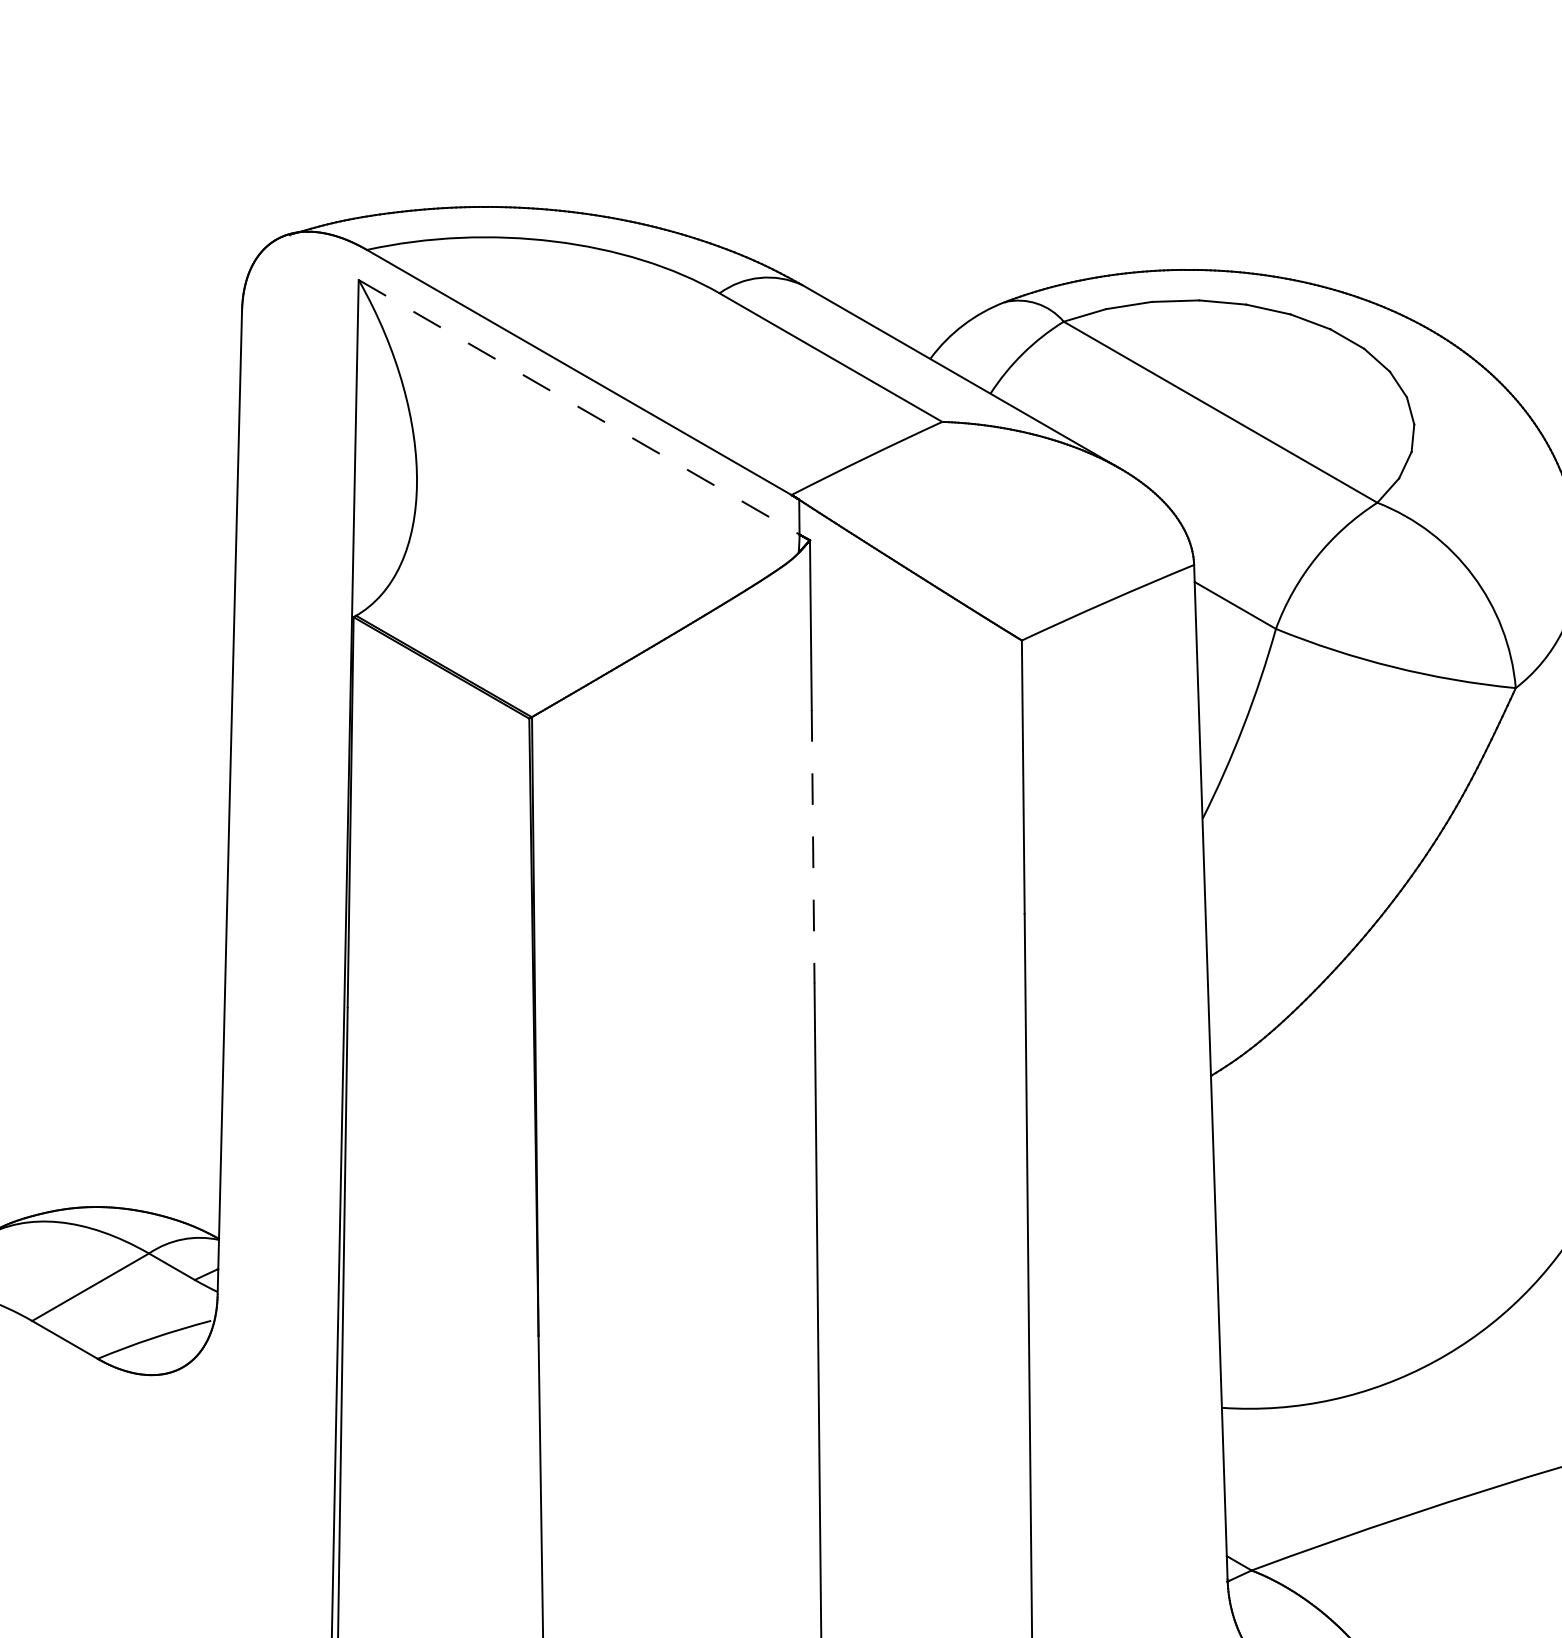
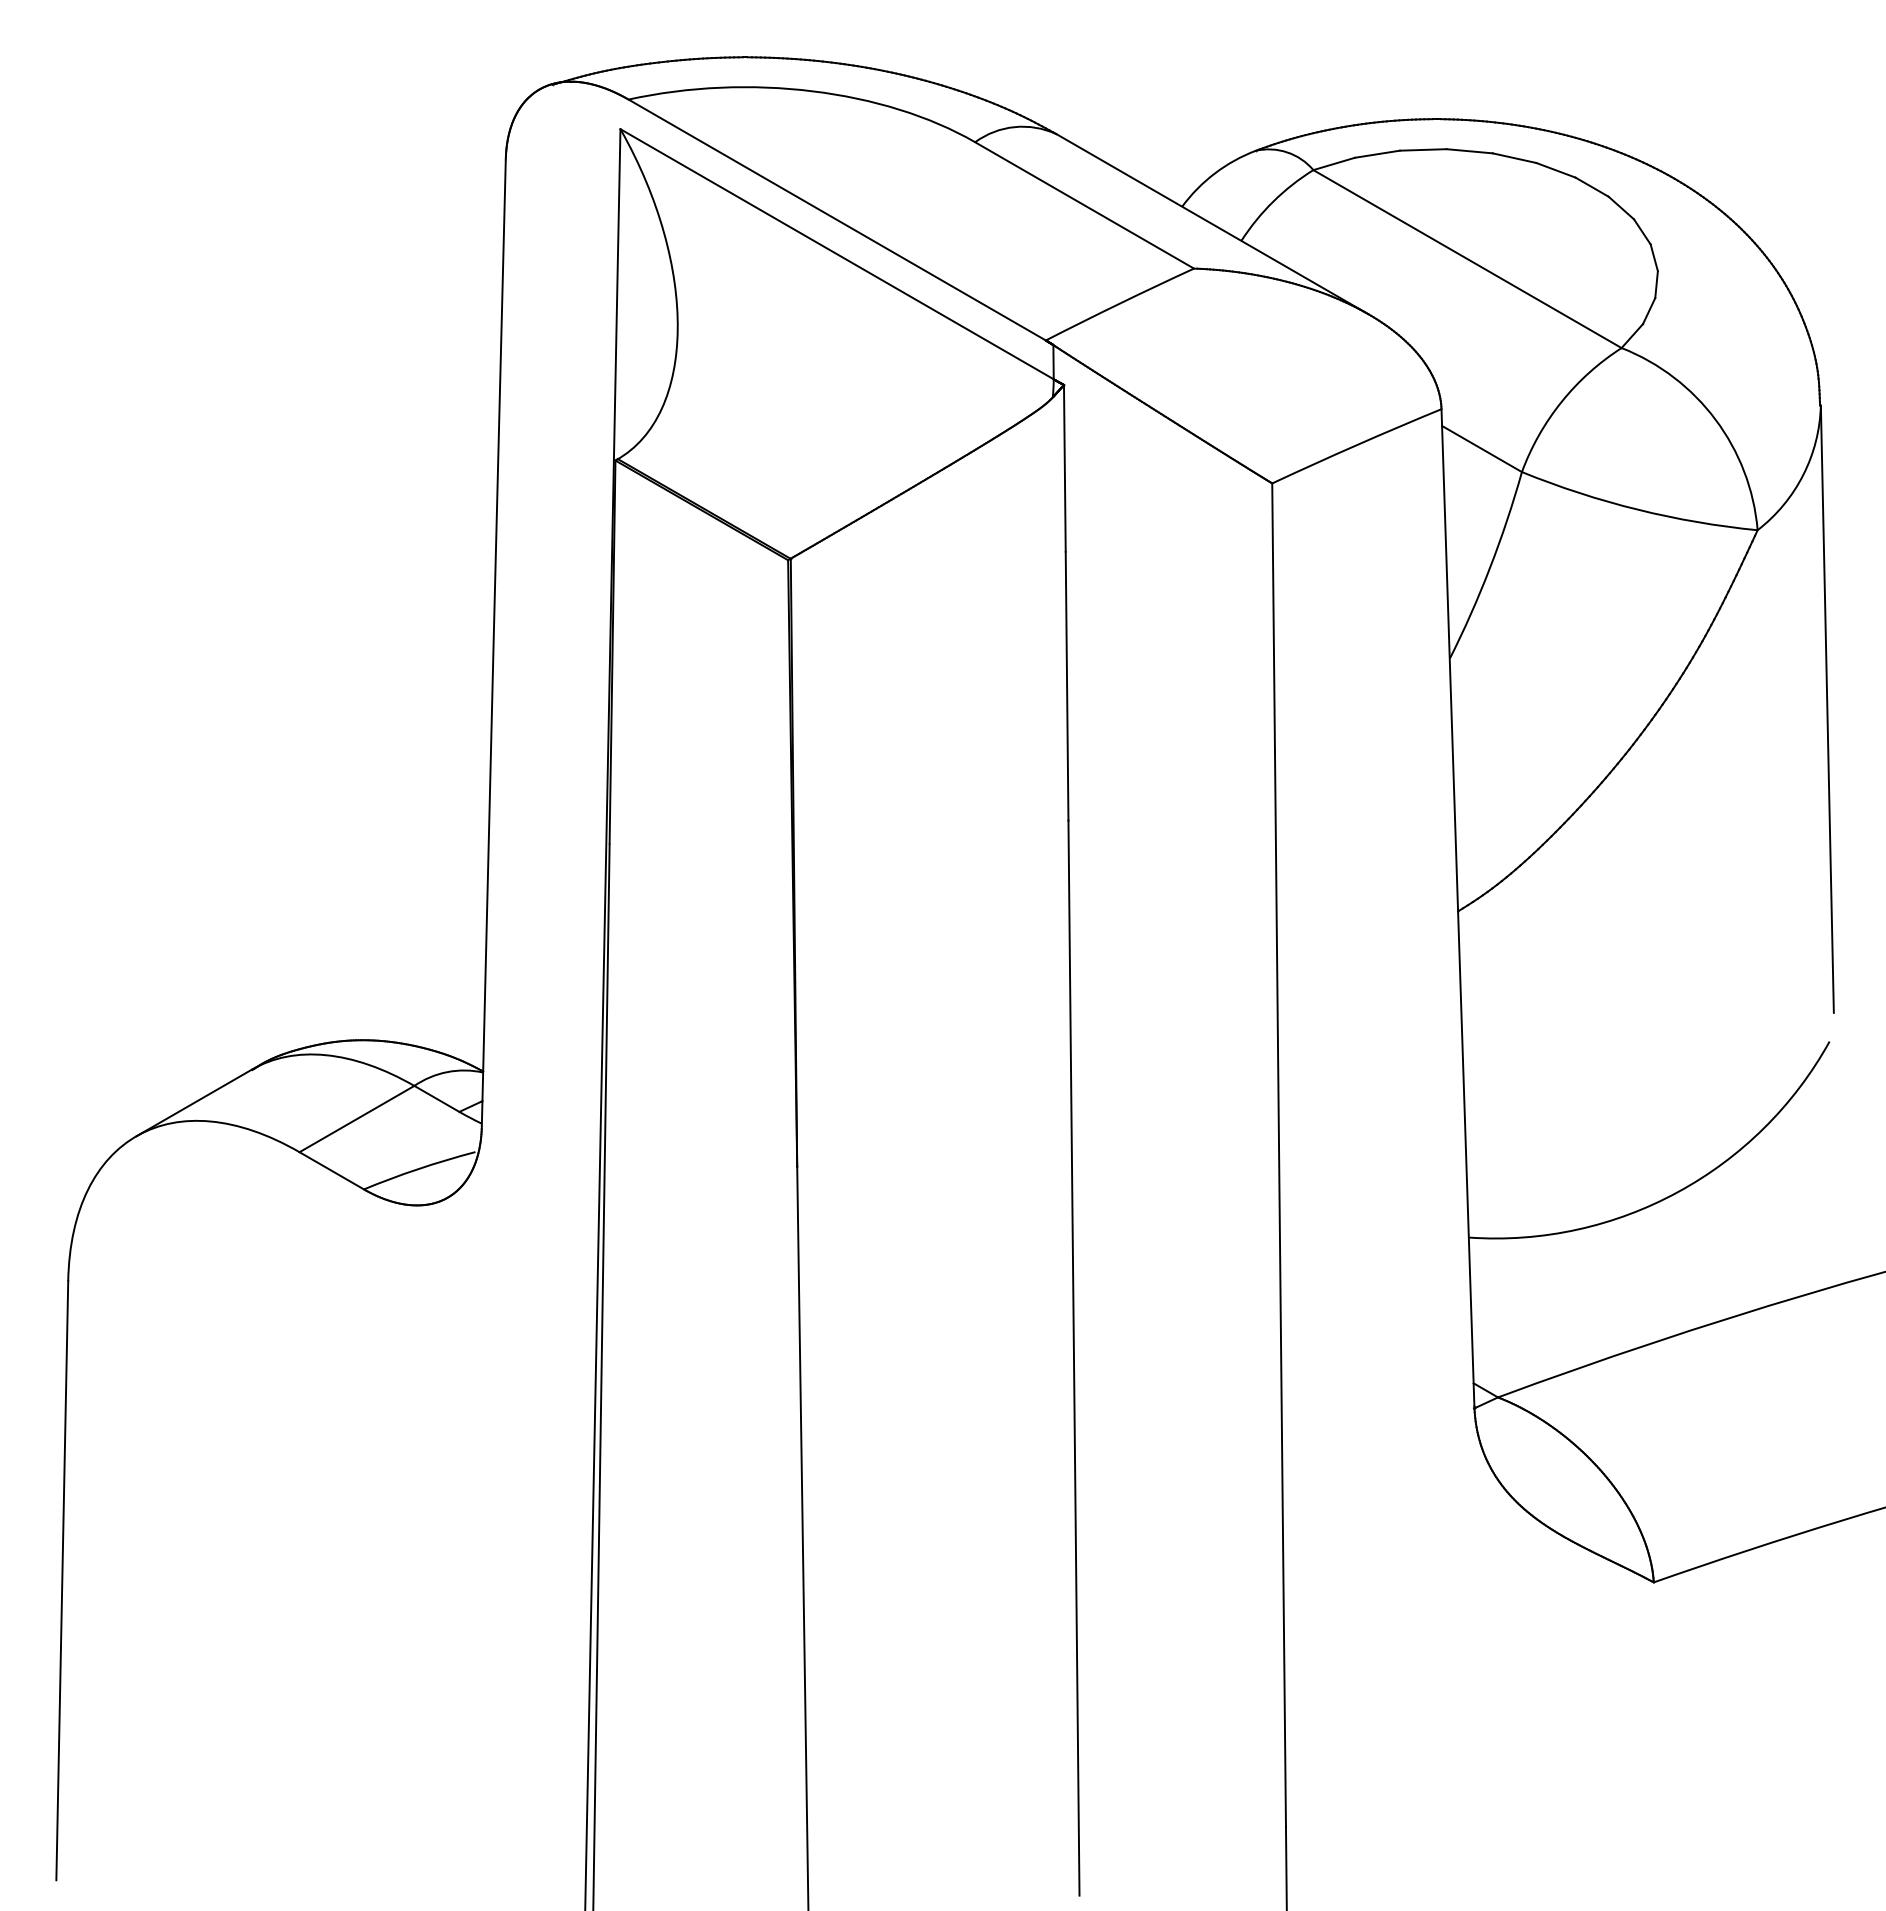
line: (579, 407) -> (837, 254), dashed -> solid
line: (813, 847) -> (1067, 686), dashed -> solid

